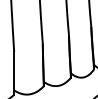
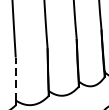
line: (14, 70) -> (16, 78), solid -> dashed

